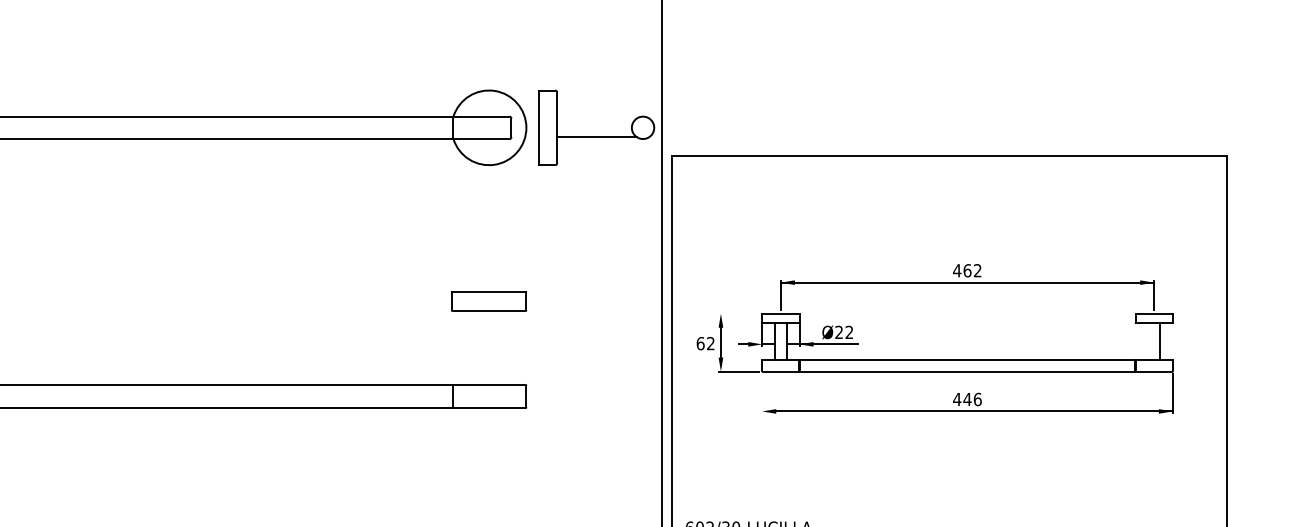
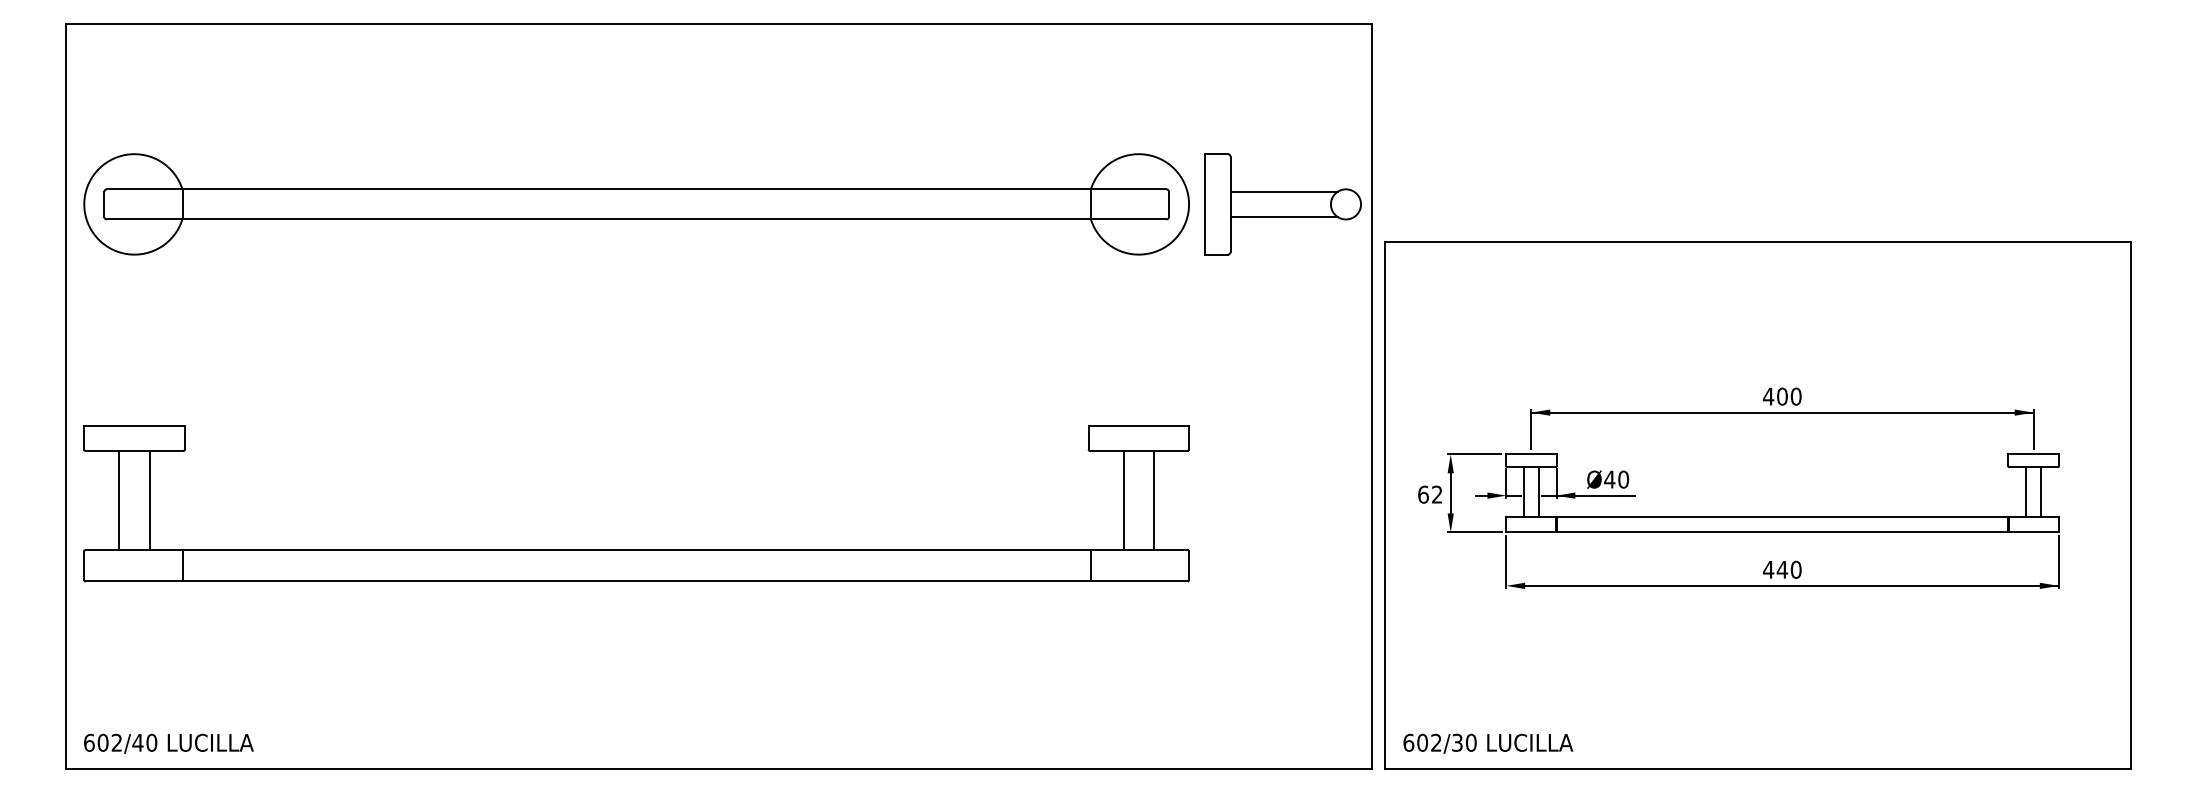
line: (596, 118) -> (1283, 191), added
text: (972, 270) -> (1789, 396), 462 -> 400
line: (738, 313) -> (1474, 454), added
text: (844, 332) -> (1616, 479), Ø22 -> Ø40
line: (1148, 341) -> (2026, 491), added
line: (477, 347) -> (1123, 500), added
line: (499, 347) -> (1153, 500), added
line: (762, 393) -> (1506, 561), added
text: (977, 399) -> (1795, 569), 446 -> 440

